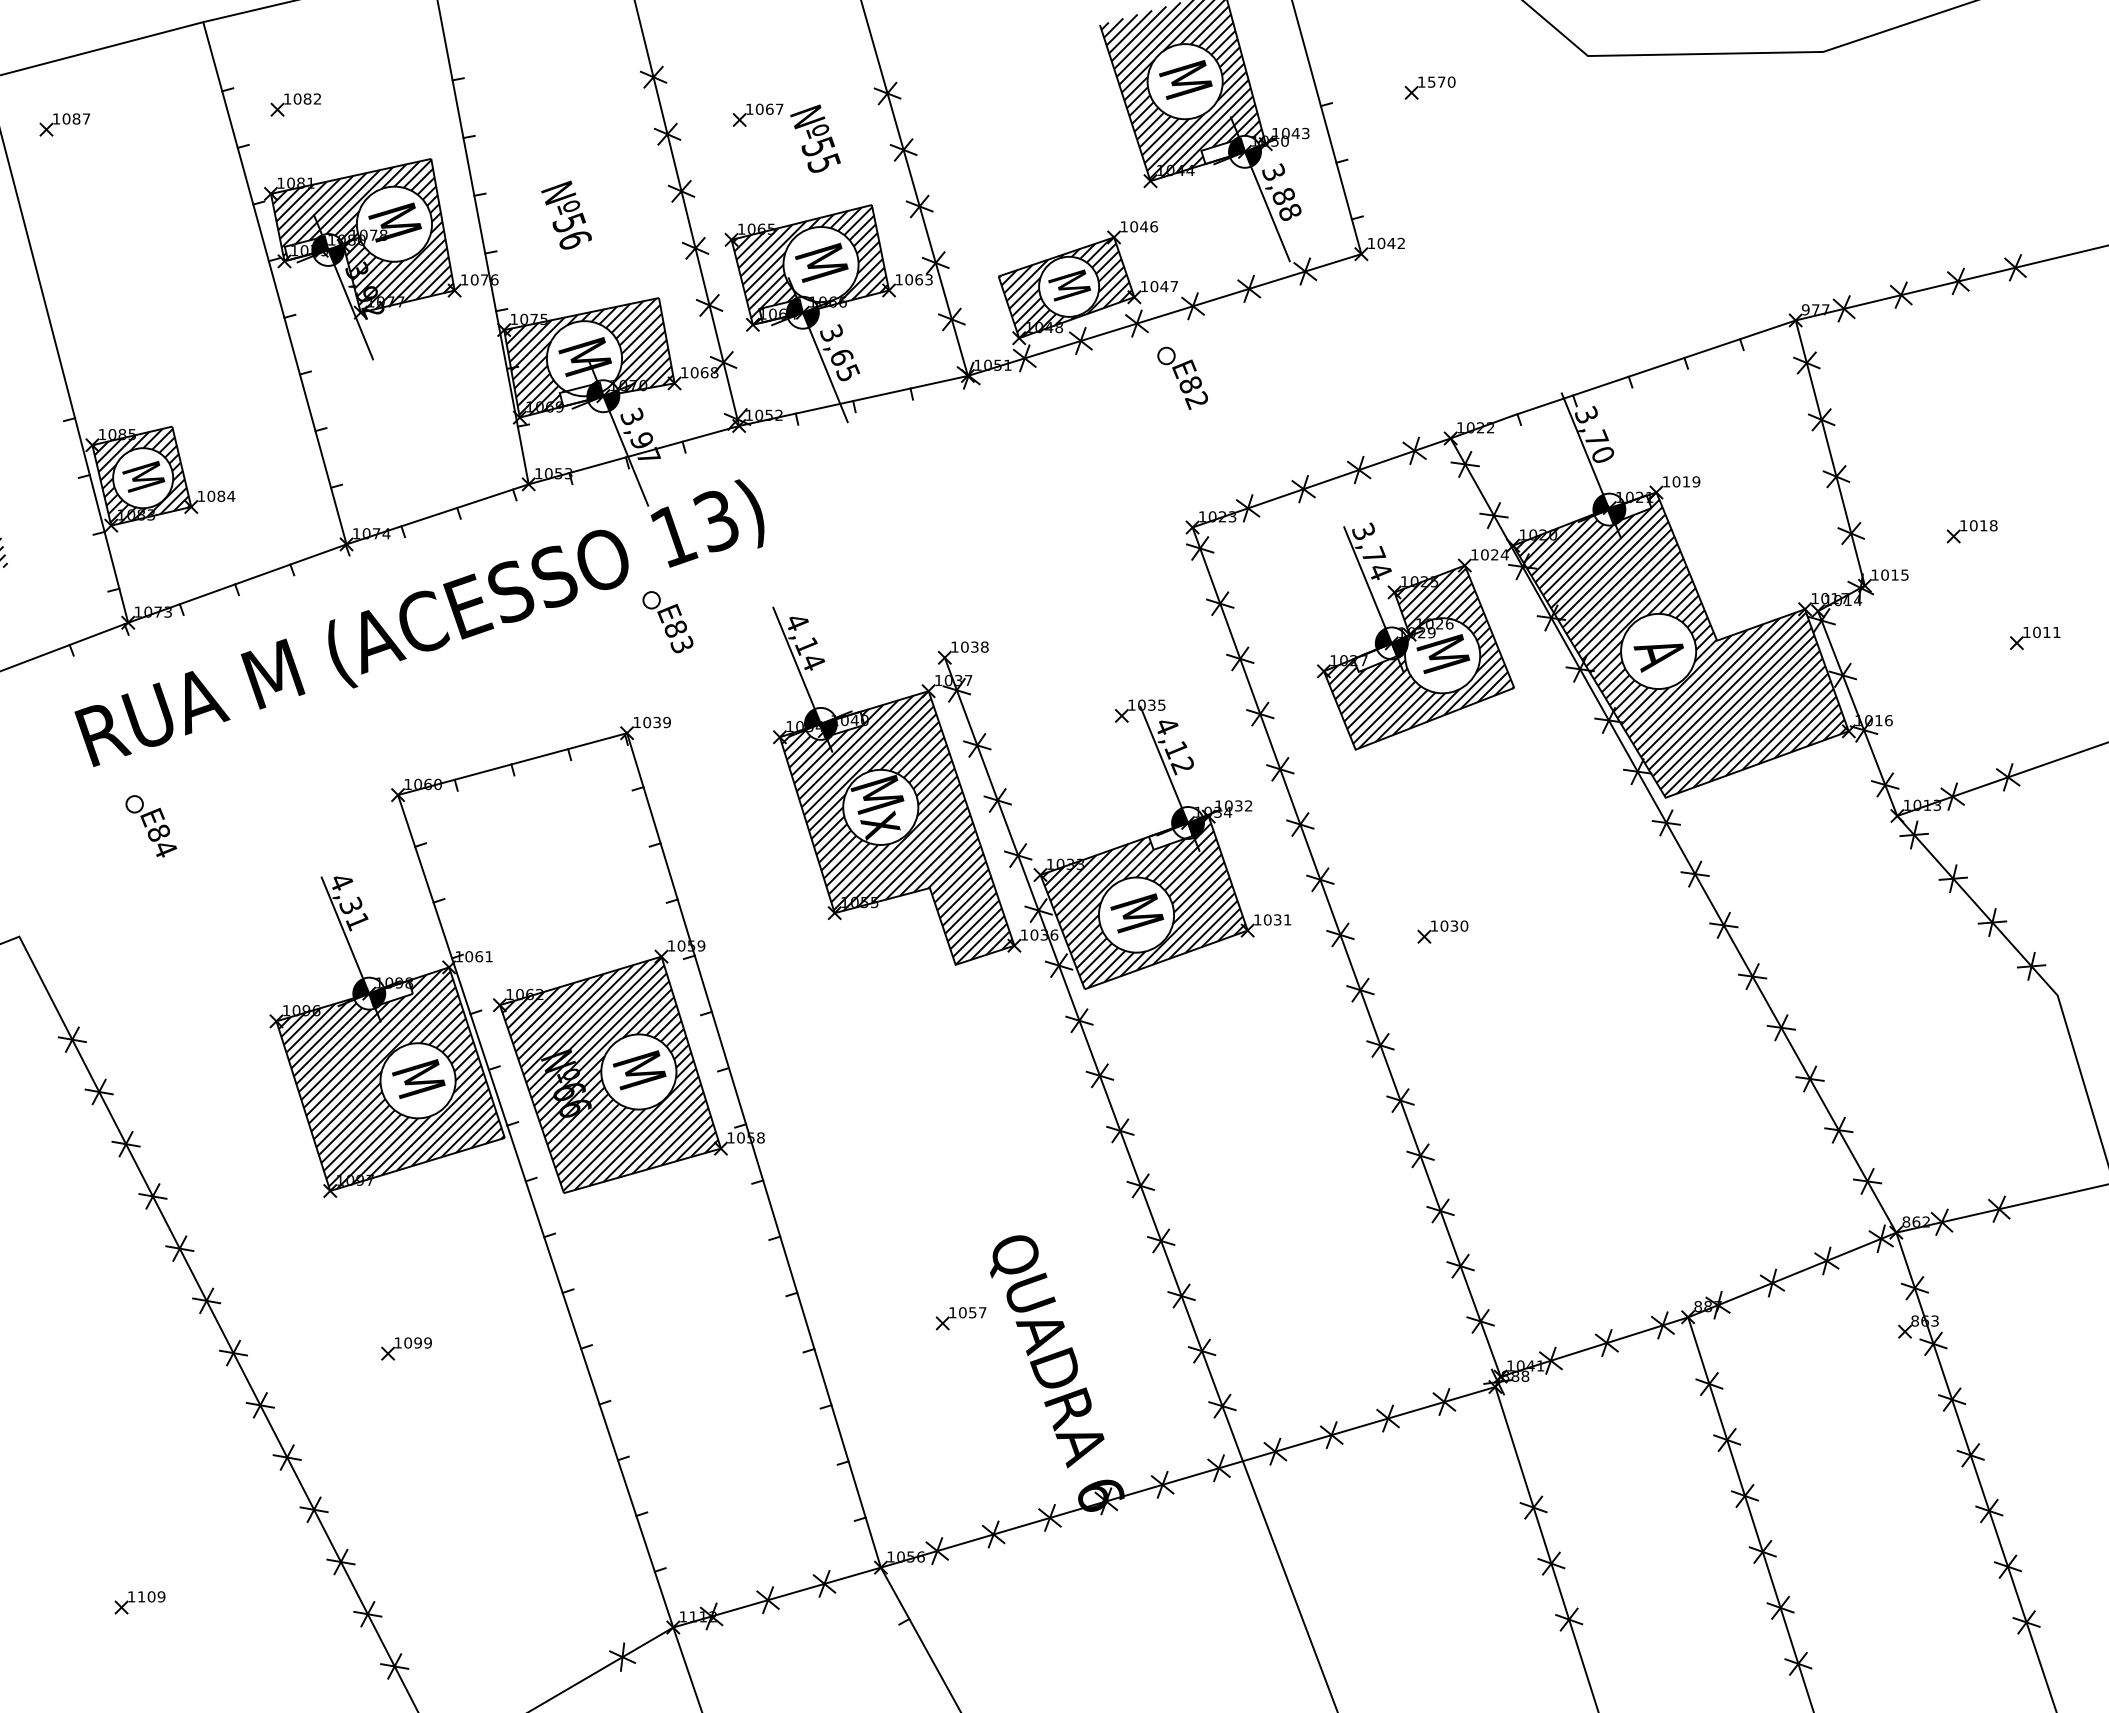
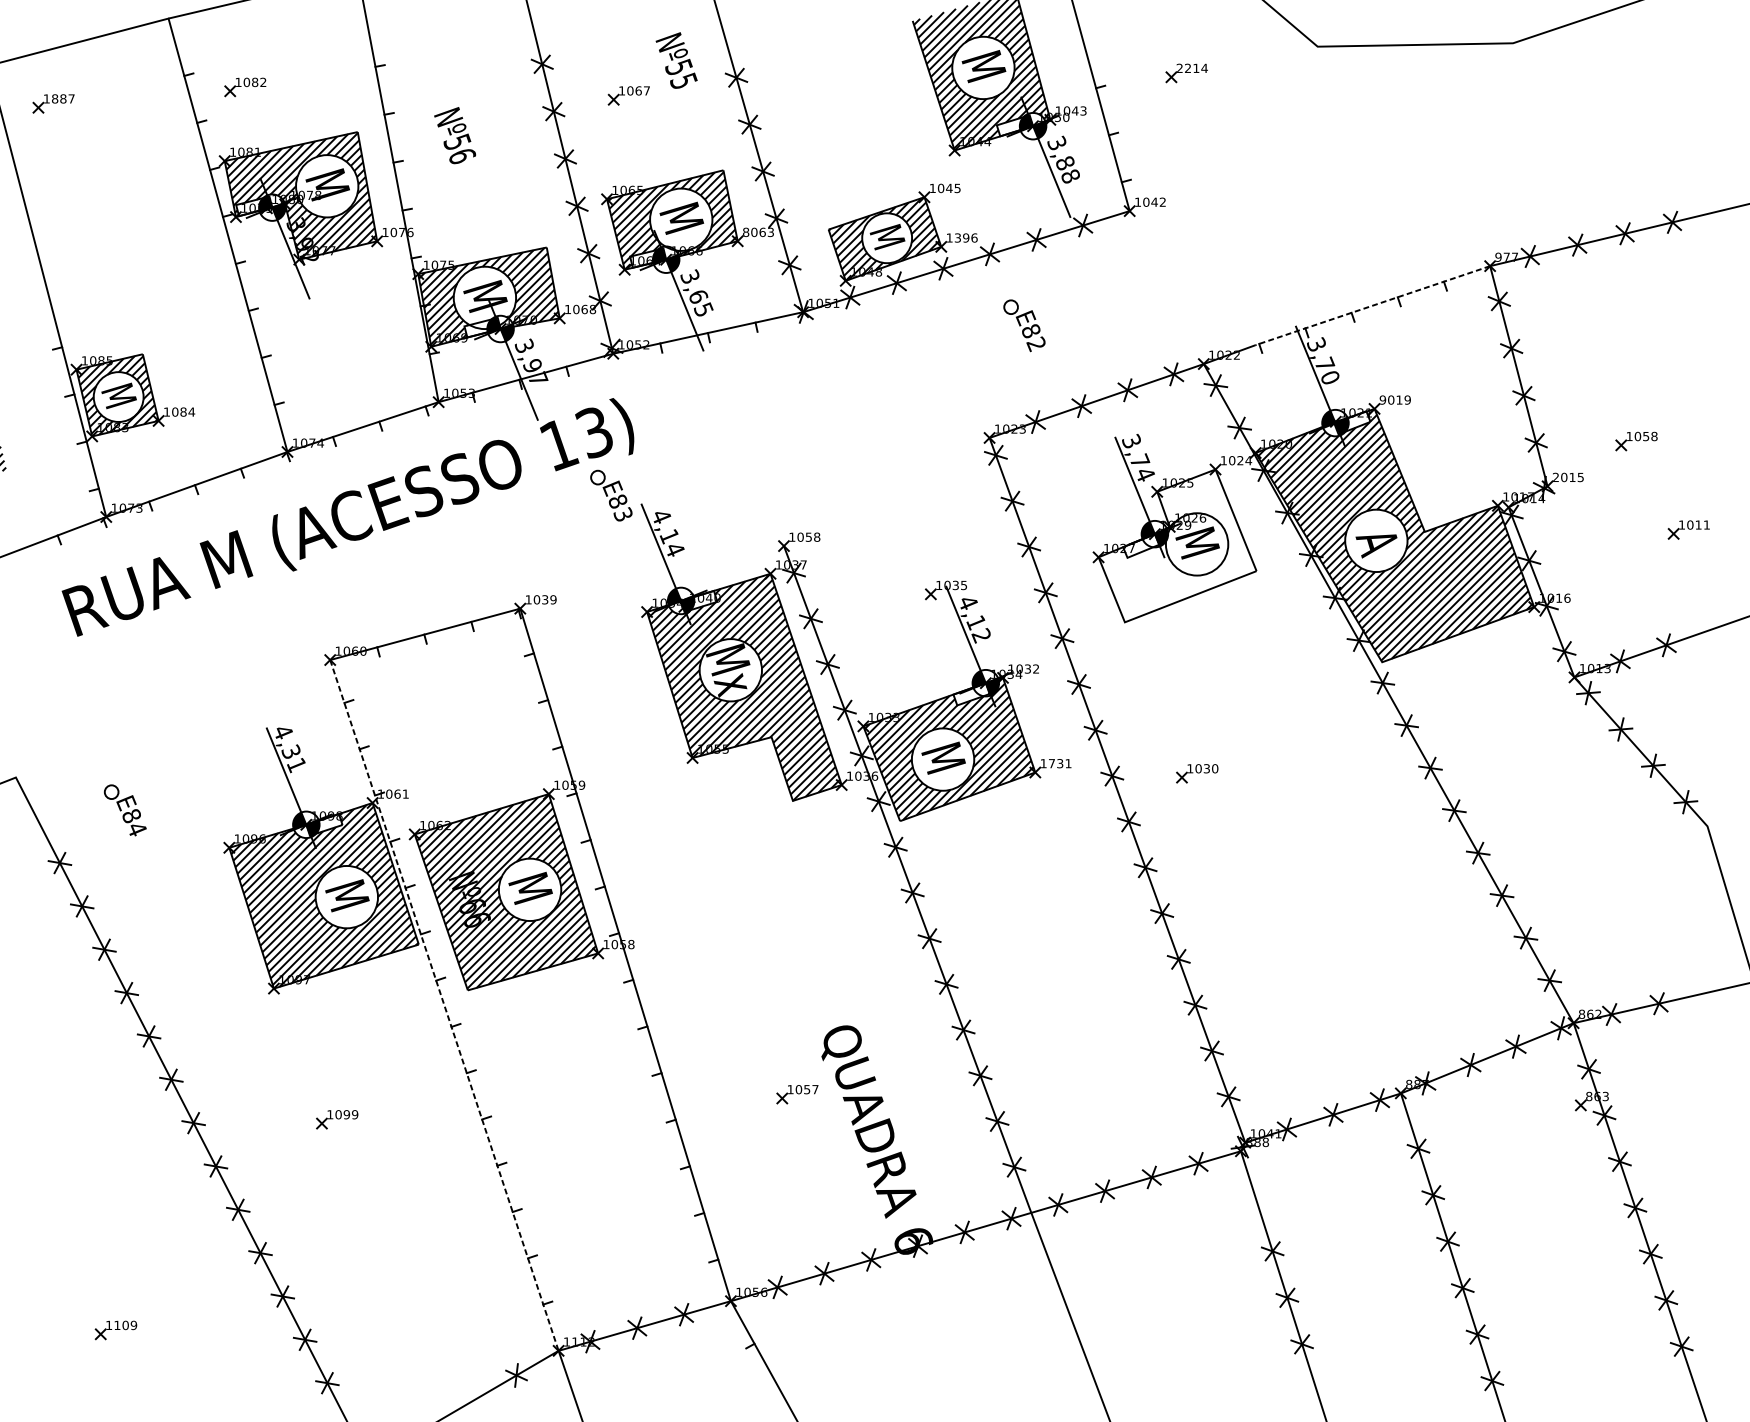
text: (1436, 81) -> (1192, 67), 1570 -> 2214
text: (66, 118) -> (55, 98), 1087 -> 1887
text: (815, 138) -> (676, 60), moved
text: (566, 214) -> (455, 135), moved
text: (1154, 226) -> (957, 188), 1046 -> 1045
text: (899, 279) -> (746, 232), 1063 -> 8063
text: (1164, 286) -> (966, 237), 1047 -> 1396
line: (1654, 368) -> (1372, 306), solid -> dashed
part: (1182, 378) -> (1024, 325), moved
text: (1666, 481) -> (1382, 399), 1019 -> 9019
text: (1983, 525) -> (1645, 436), 1018 -> 1058
text: (1874, 574) -> (1555, 476), 1015 -> 2015
part: (667, 622) -> (611, 496), moved
text: (974, 646) -> (808, 536), 1038 -> 1058
hatch: (1419, 658) -> (1177, 546), removed
part: (151, 826) -> (125, 810), moved
text: (1267, 919) -> (1051, 763), 1031 -> 1731
line: (535, 1211) -> (444, 1005), solid -> dashed

